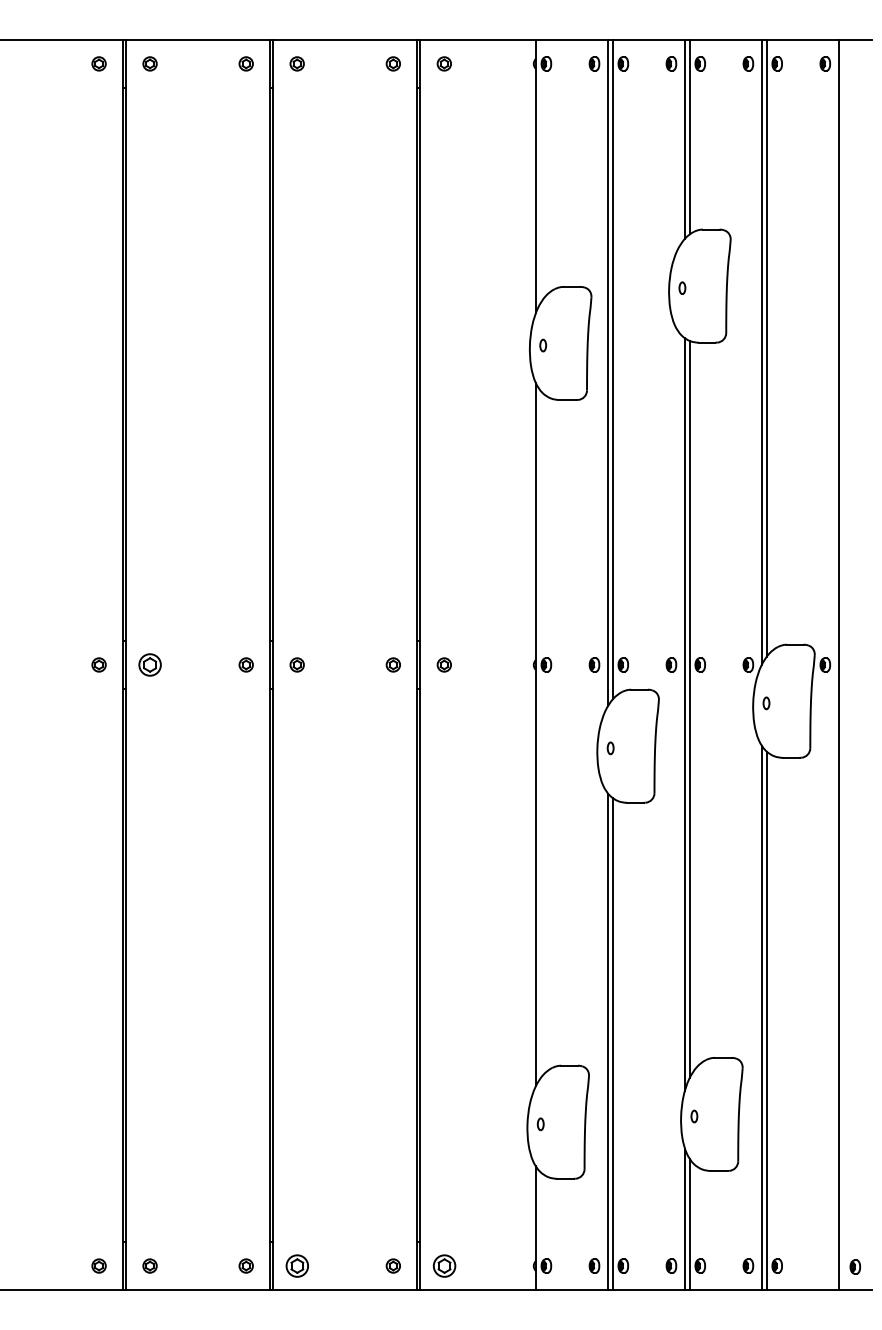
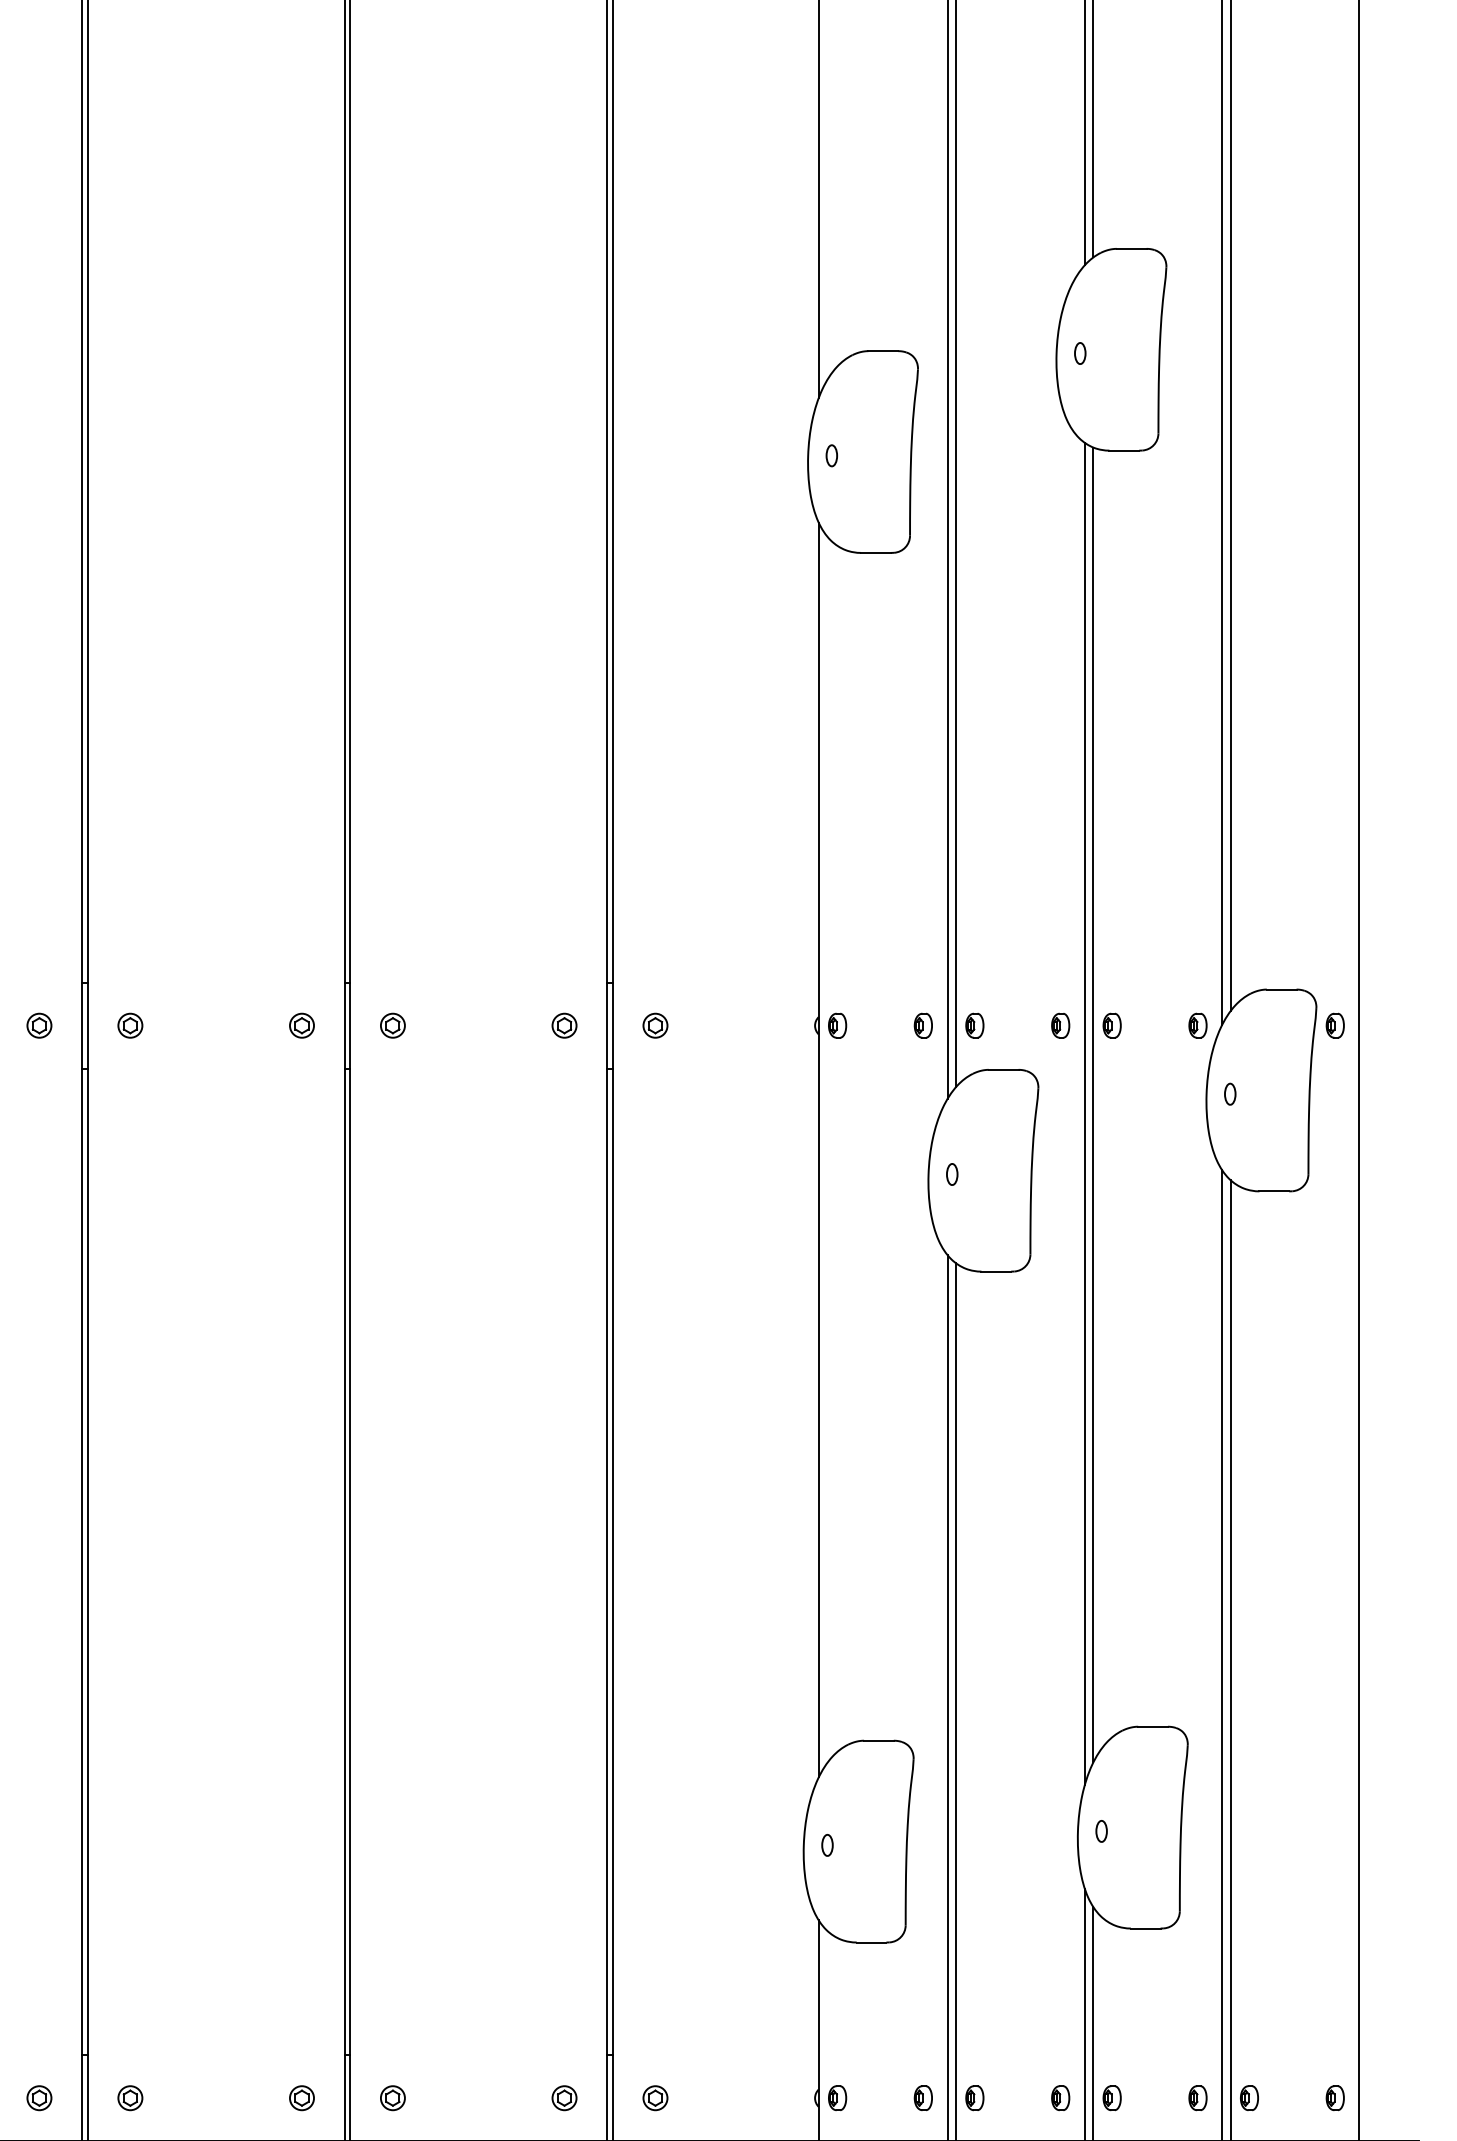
part: (149, 664) -> (129, 1024), size x0.62
part: (296, 1265) -> (391, 2097), size x0.62
part: (443, 1265) -> (653, 2097), size x0.62
part: (854, 1266) -> (1333, 2097), moved

